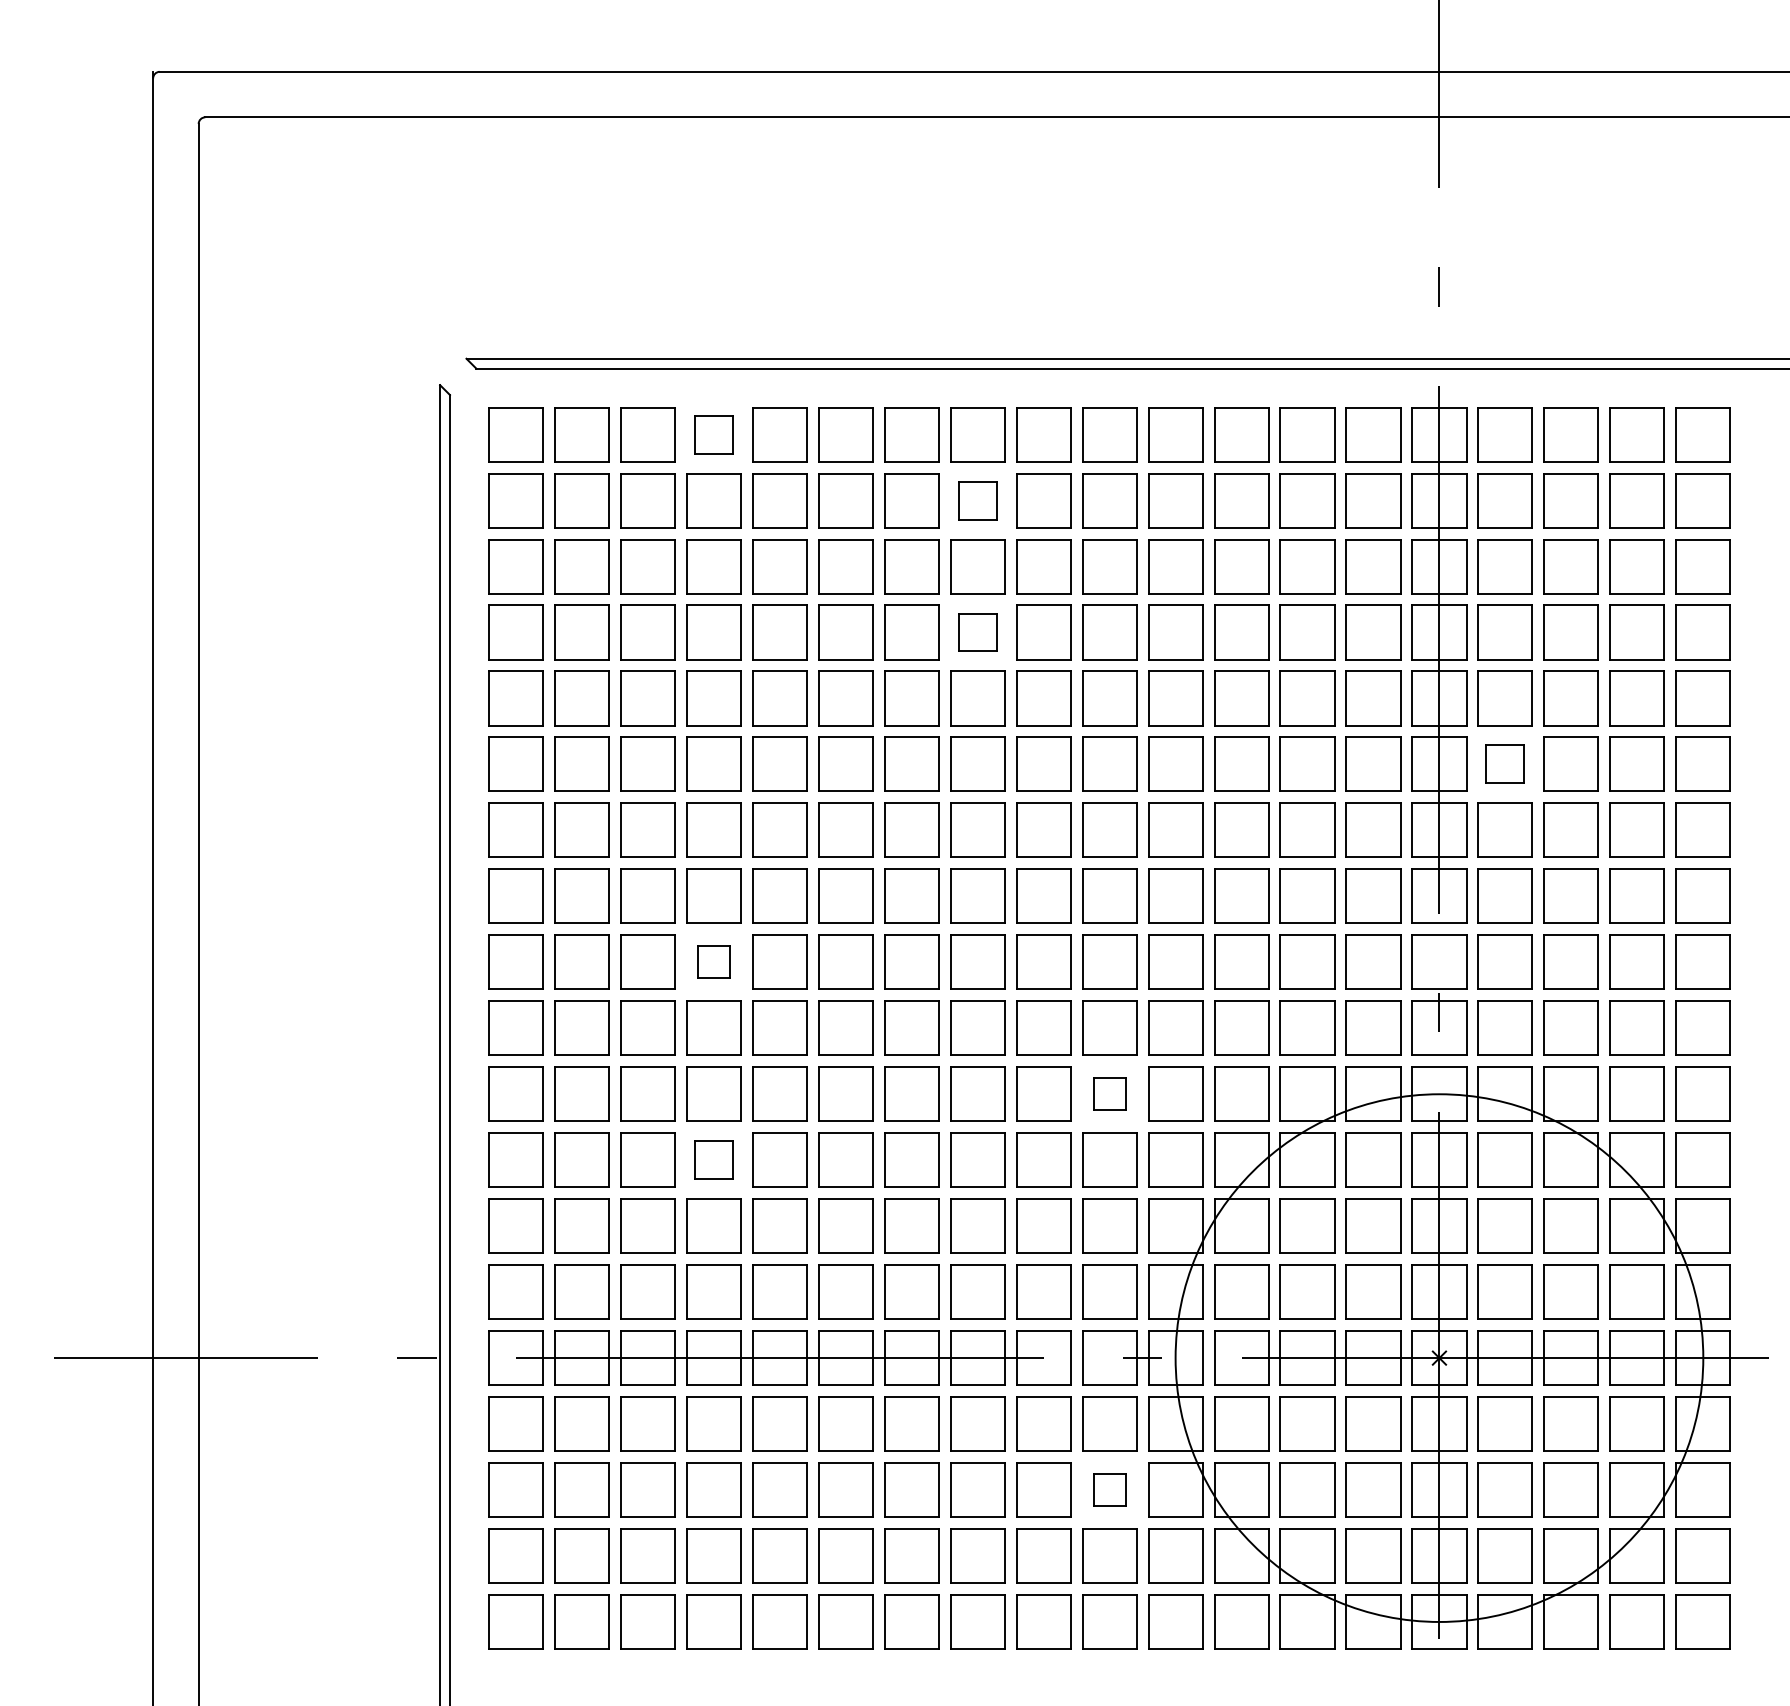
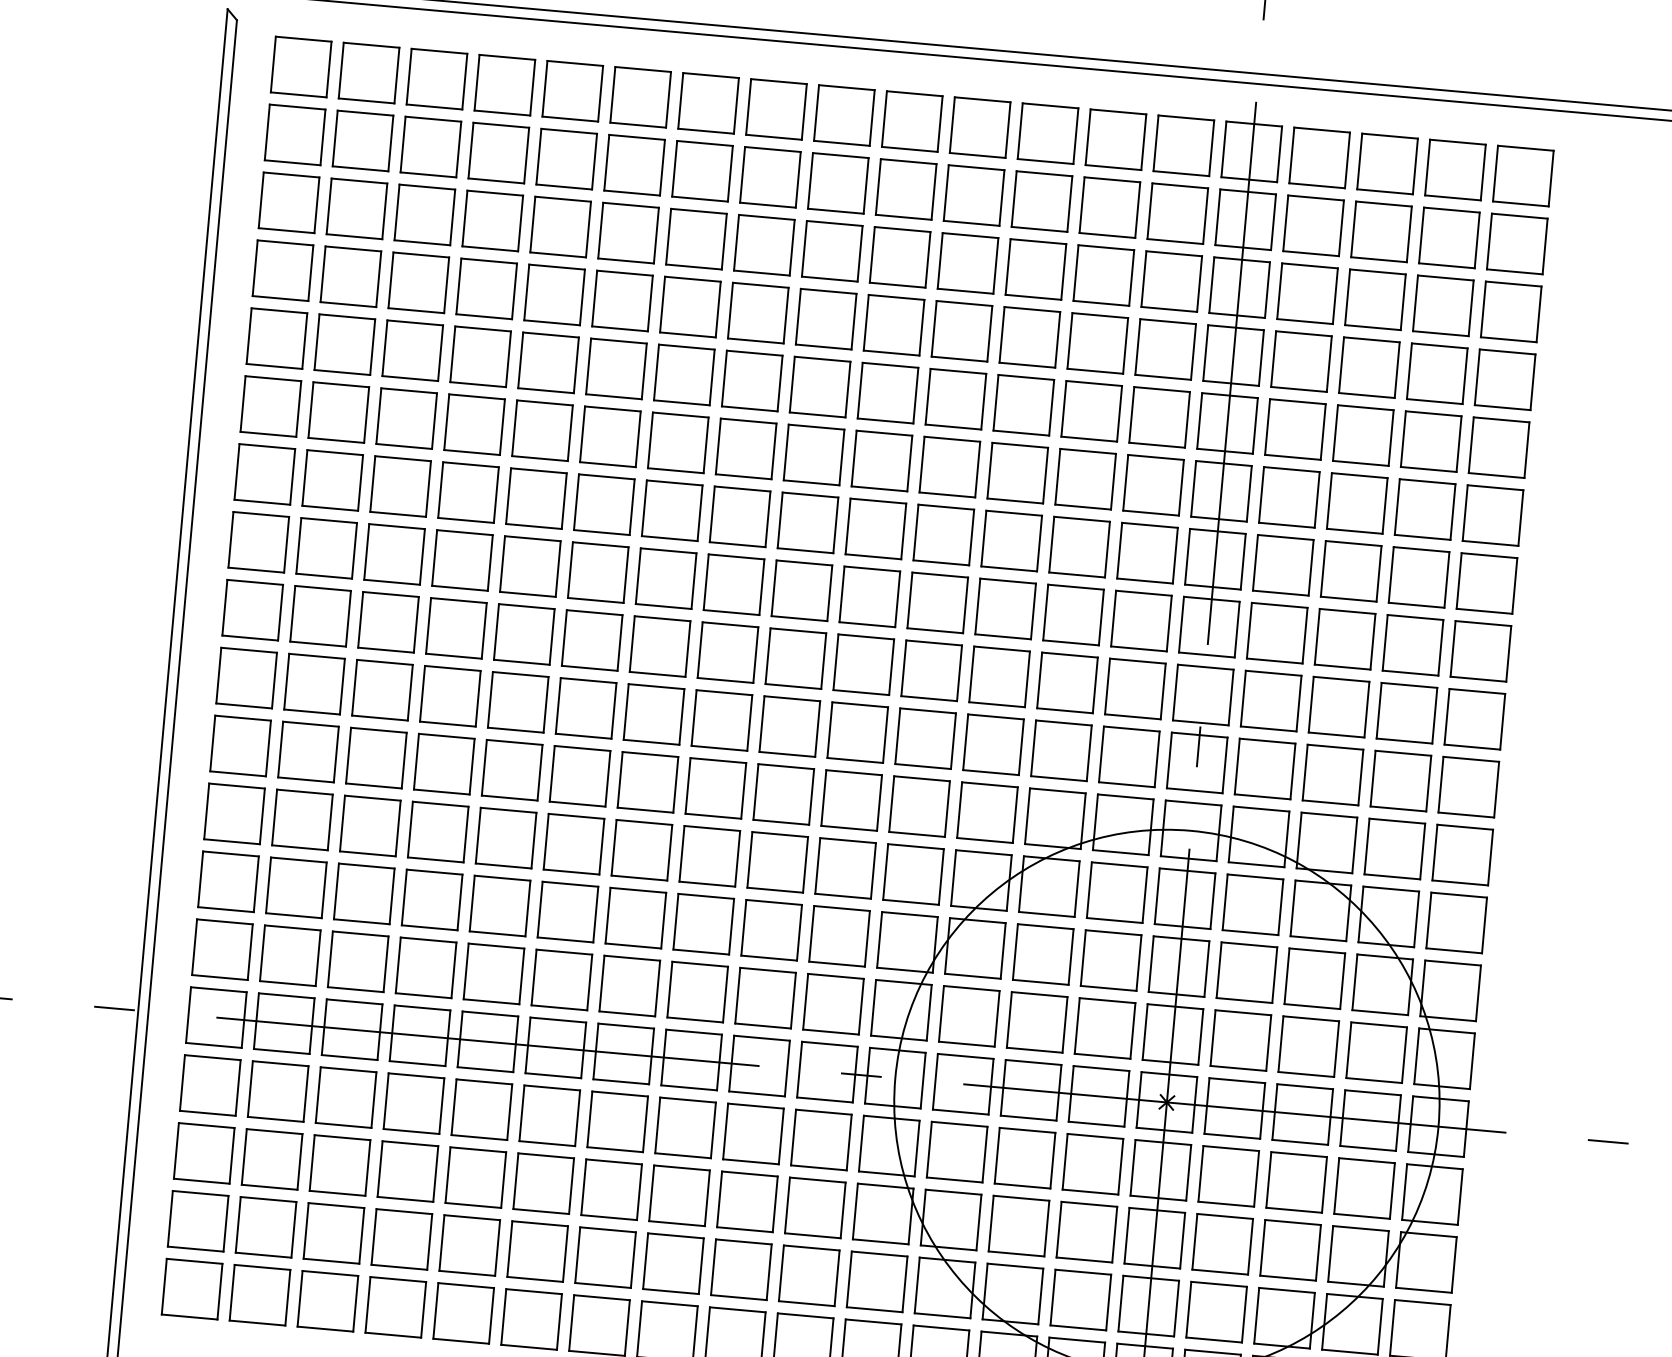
part: (713, 434) -> (504, 85), size x1.43
part: (977, 500) -> (770, 177), size x1.43
part: (977, 632) -> (758, 313), size x1.43
part: (1504, 763) -> (1288, 496), size x1.43
part: (713, 961) -> (456, 627), size x1.67
part: (1109, 1093) -> (851, 799), size x1.67
part: (713, 1159) -> (437, 831), size x1.43
part: (1109, 1489) -> (815, 1207), size x1.67

